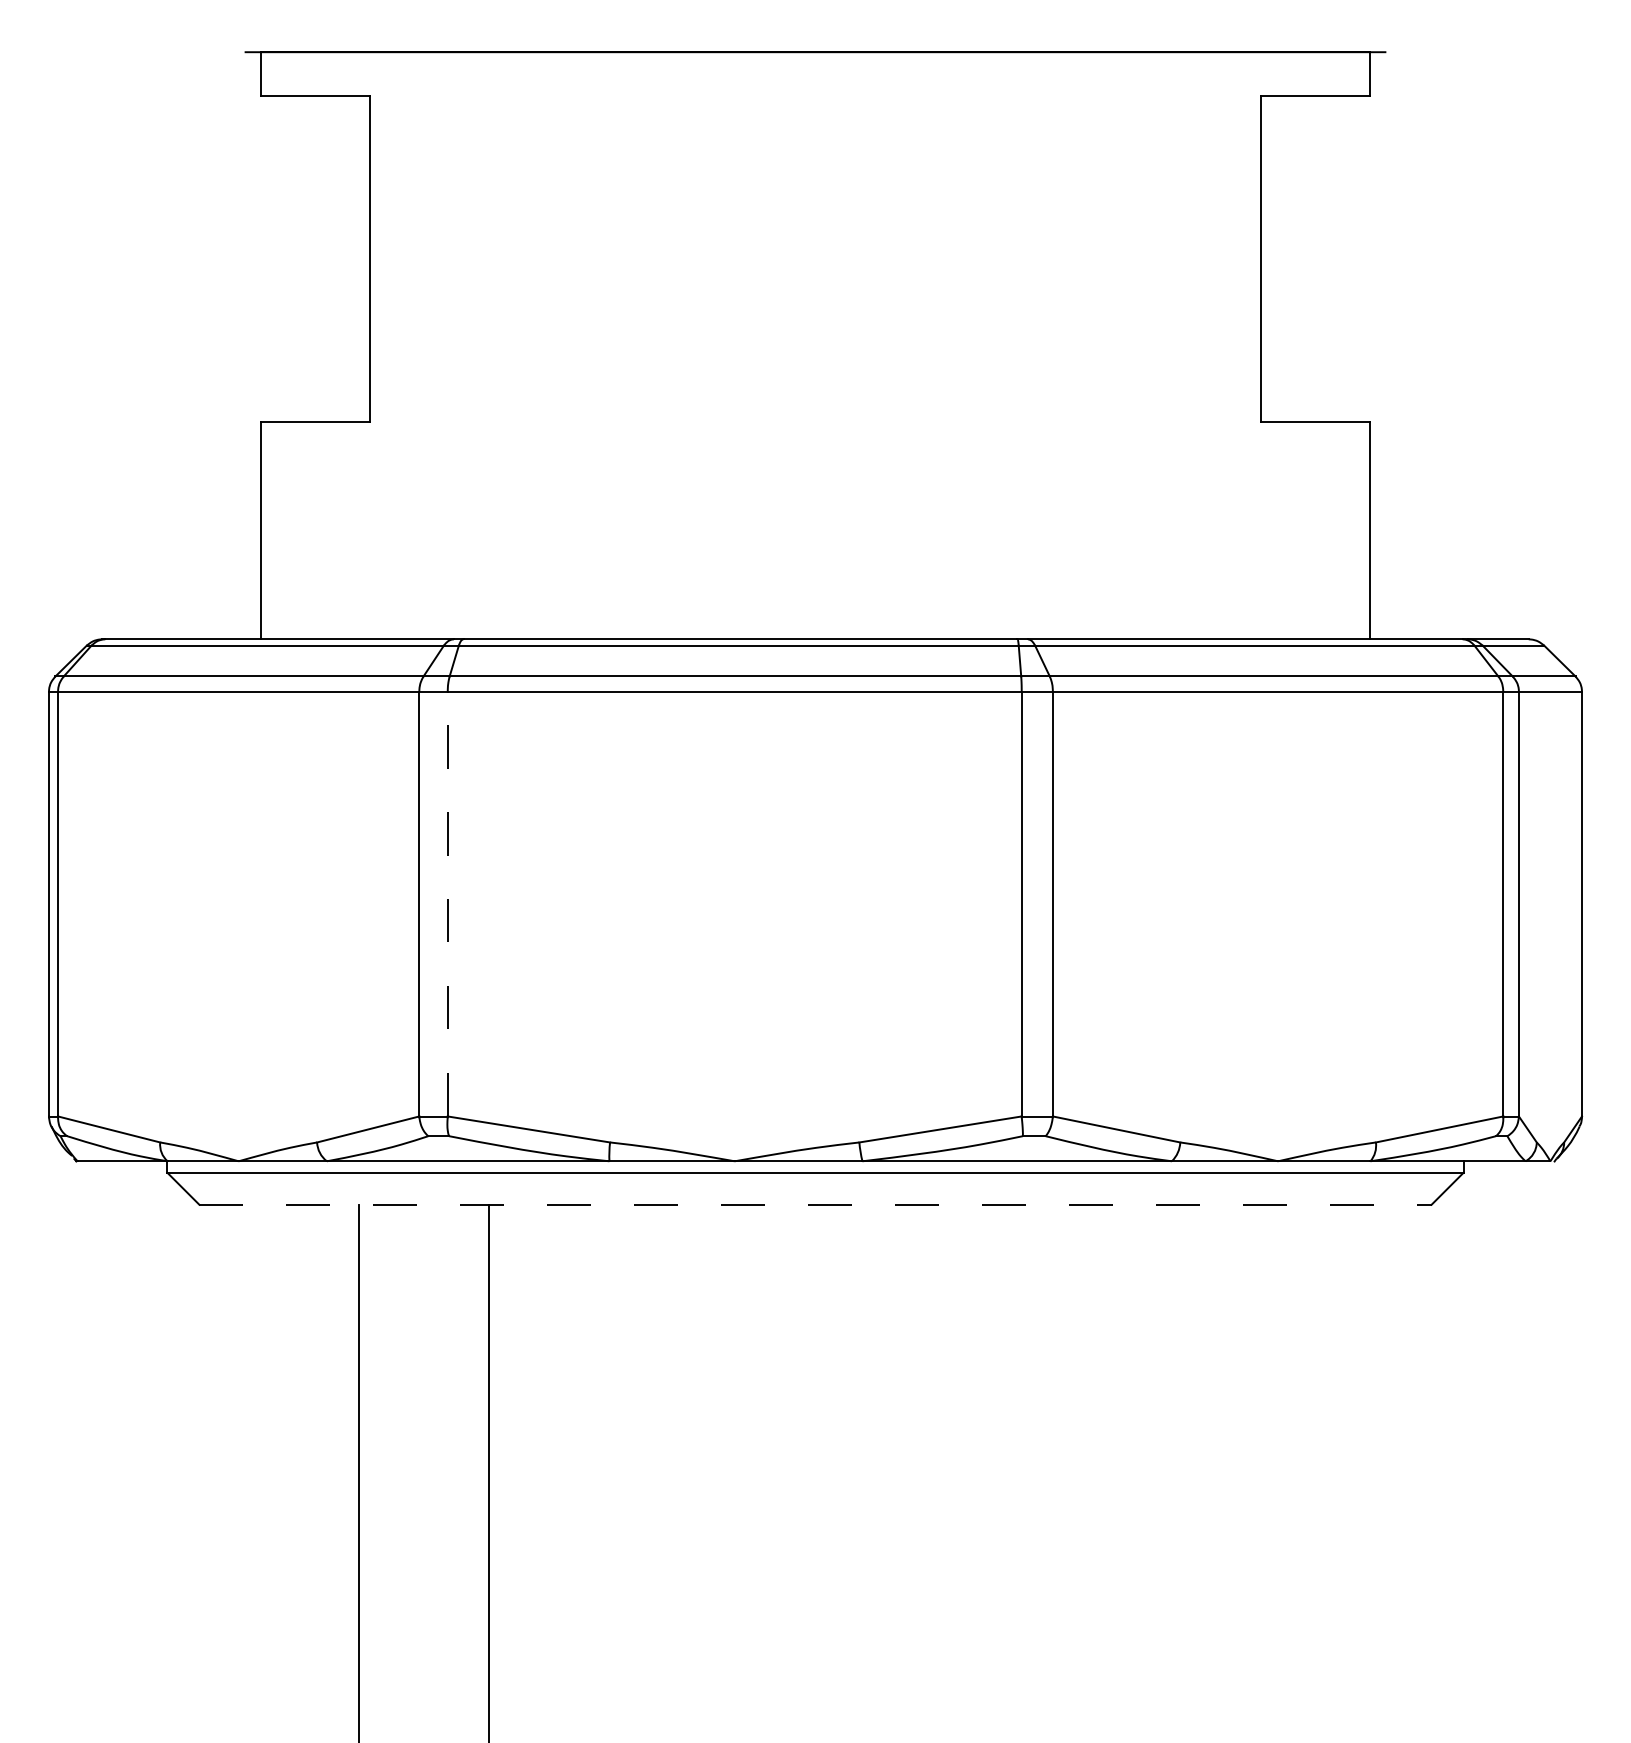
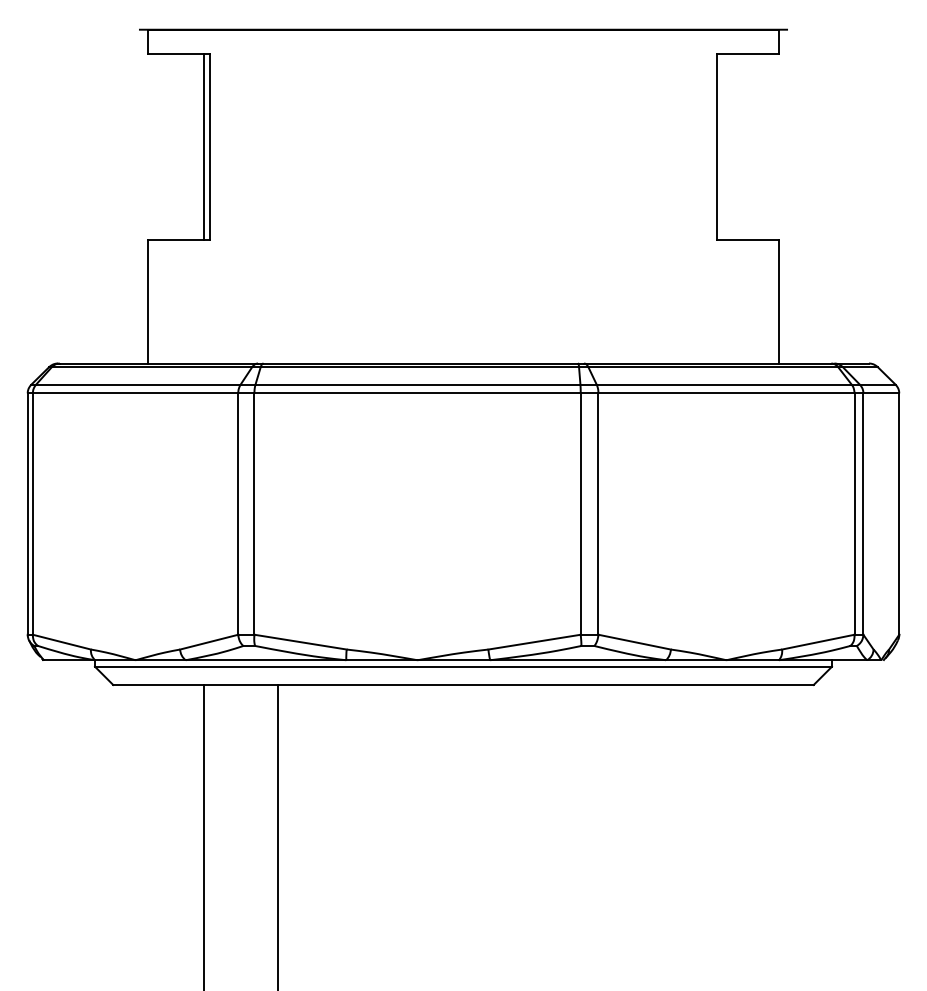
line: (358, 257) -> (203, 146), added
line: (447, 904) -> (254, 514), dashed -> solid
line: (817, 1203) -> (464, 684), dashed -> solid

